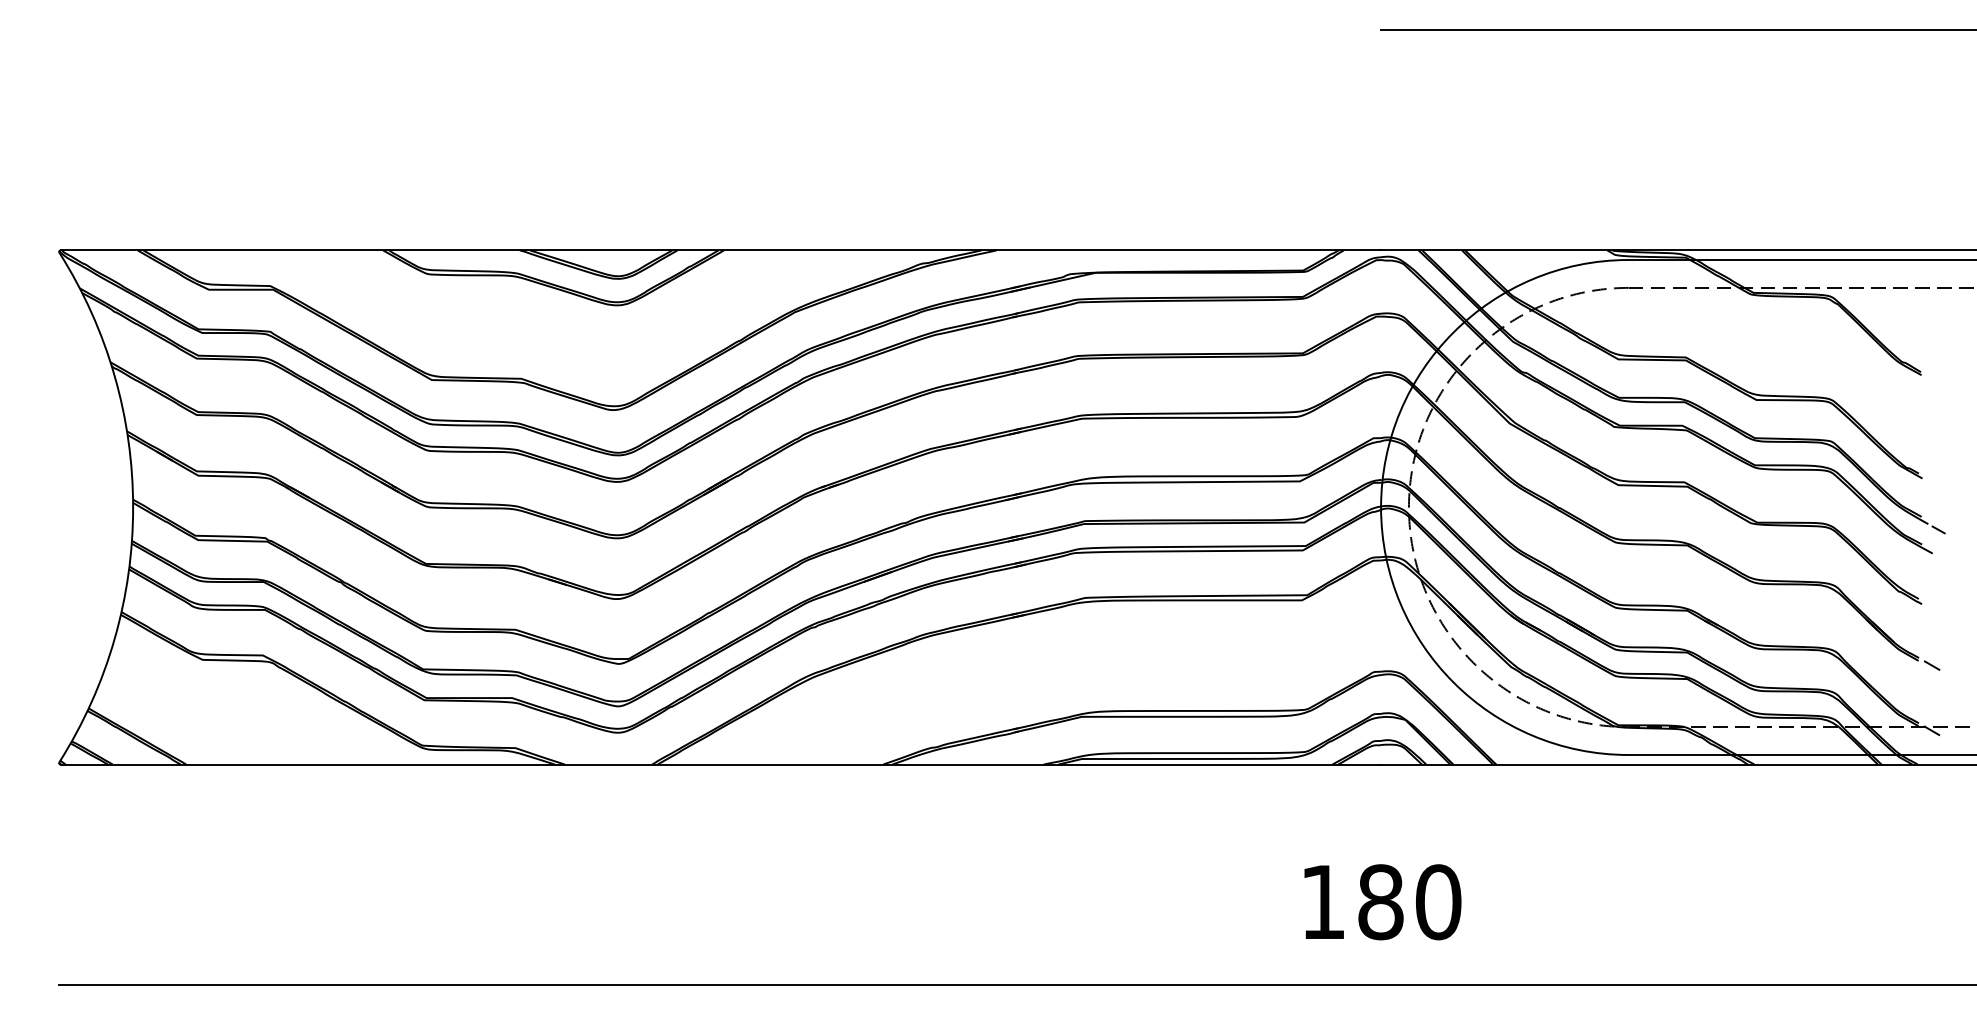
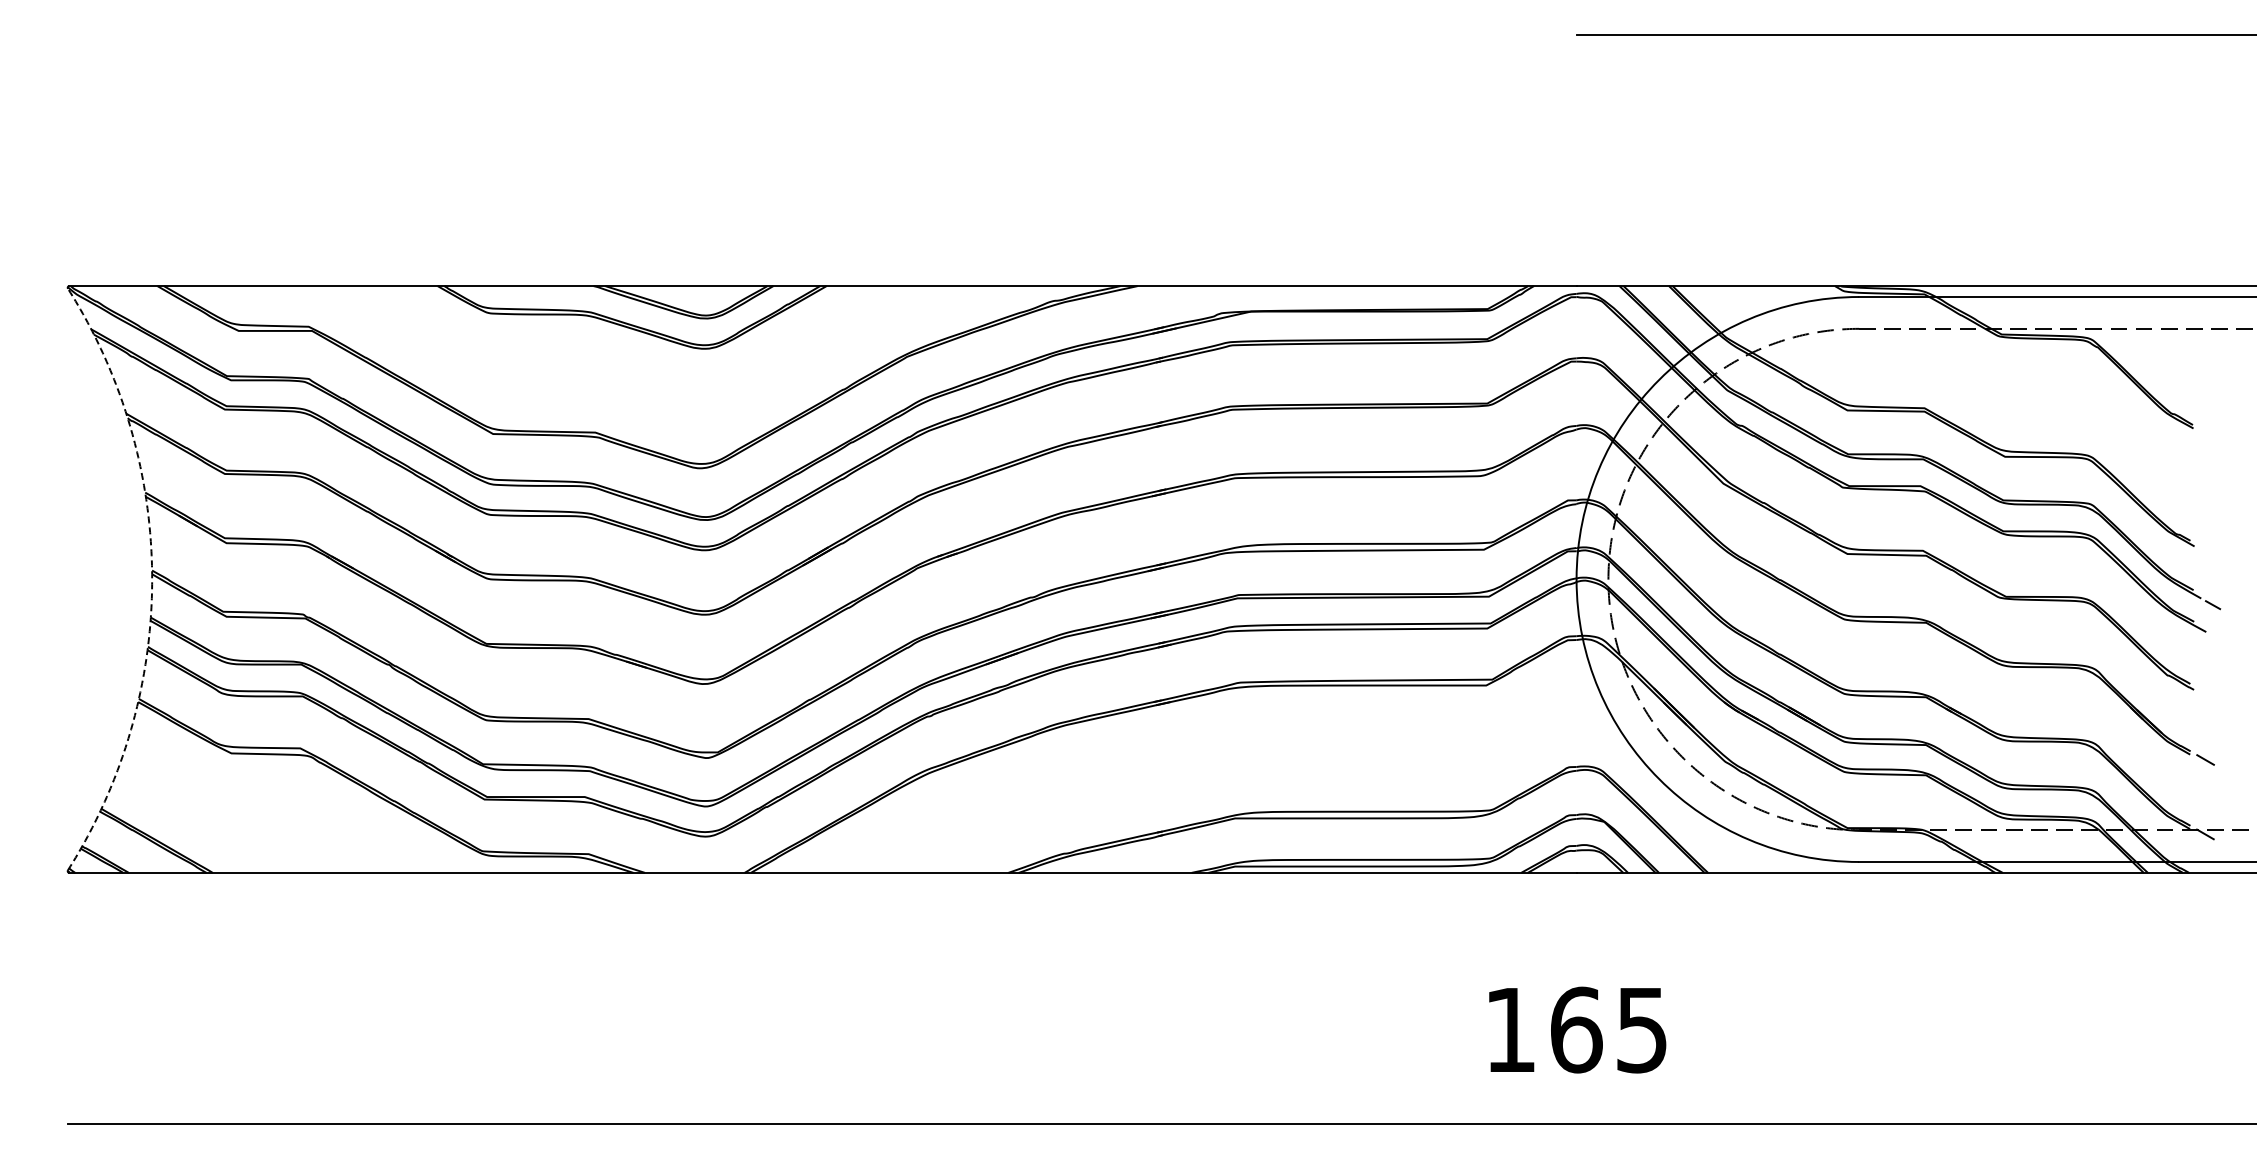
arc: (133, 507) -> (152, 579), solid -> dashed
text: (1409, 901) -> (1609, 1029), 180 -> 165

